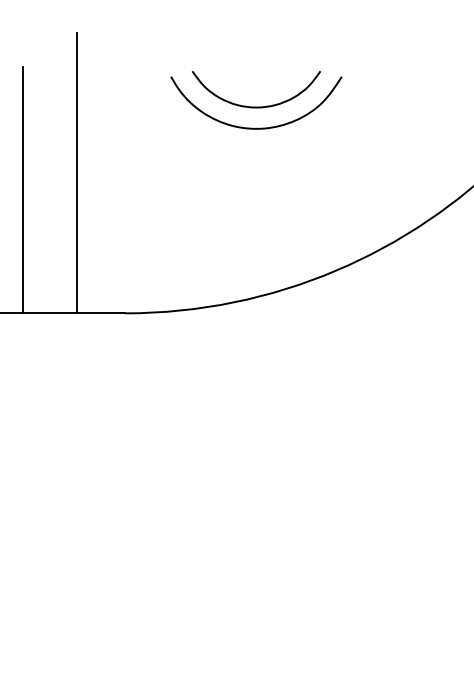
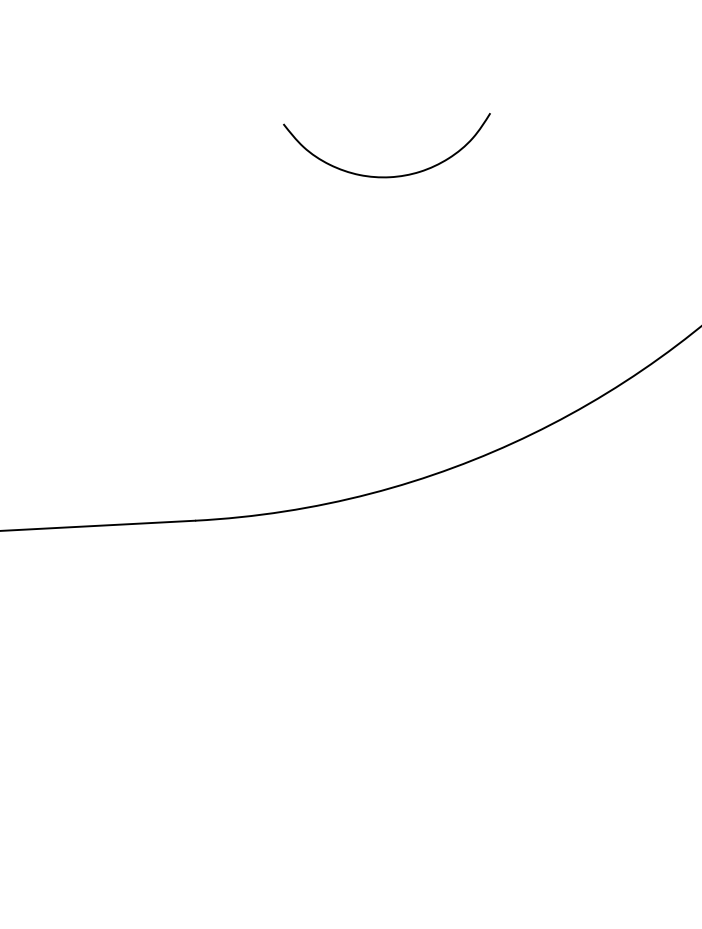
curve: (252, 127) -> (385, 209), removed
line: (77, 173) -> (106, 298), removed
line: (23, 190) -> (20, 330), removed

